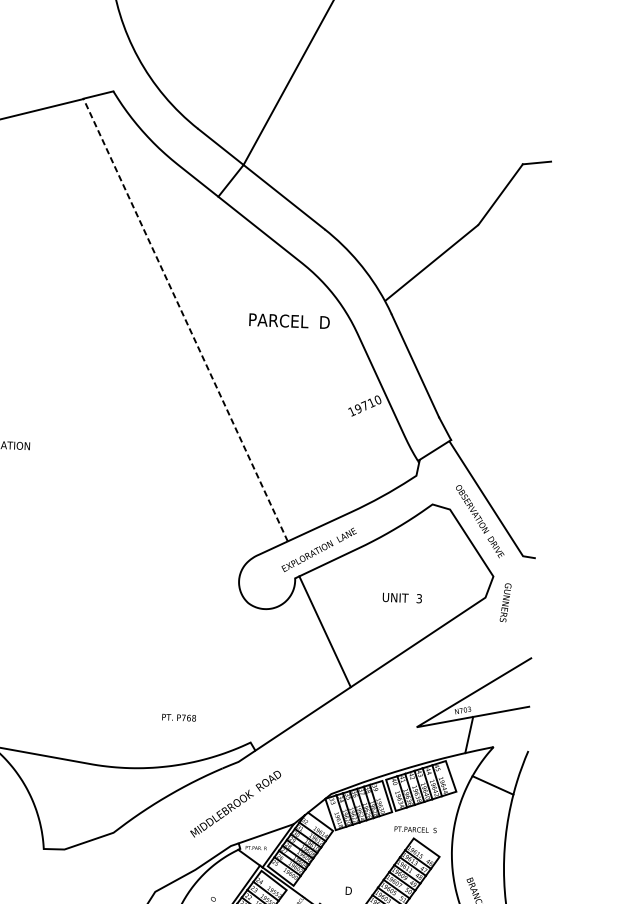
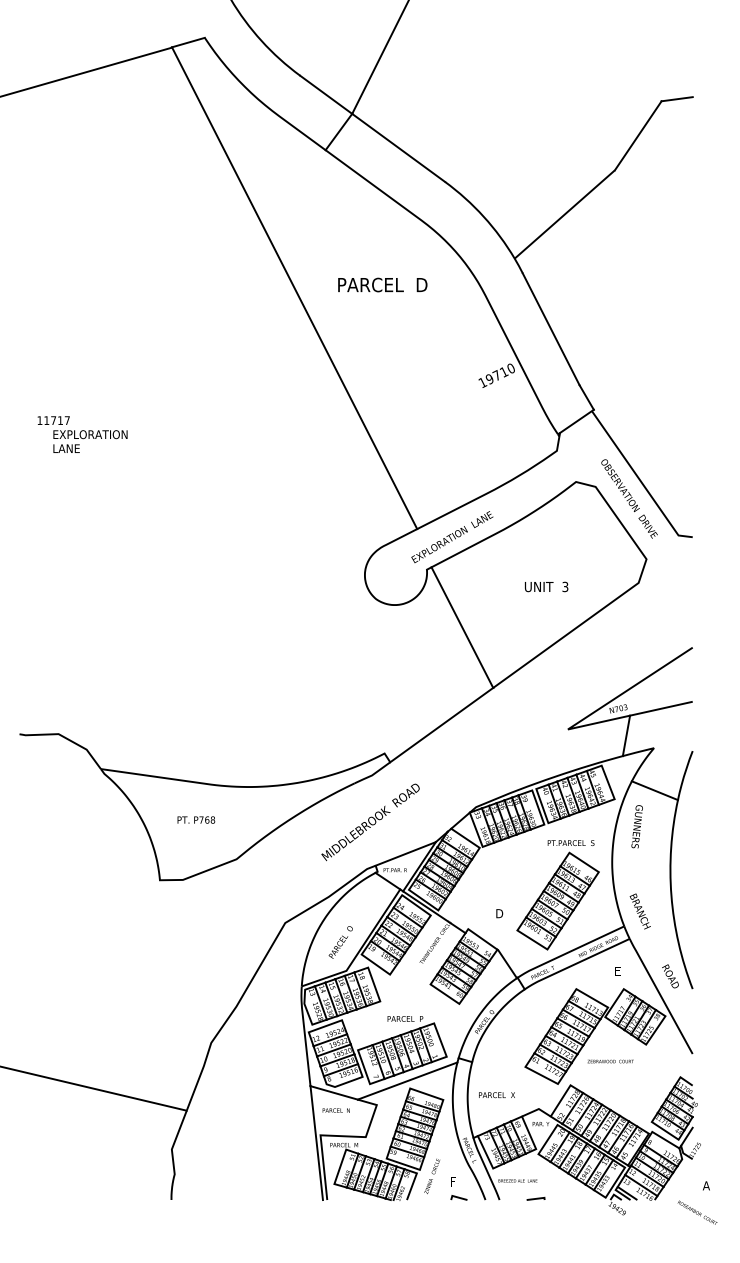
line: (185, 319) -> (294, 287), dashed -> solid
text: (289, 320) -> (382, 284), moved
text: (505, 602) -> (636, 826), moved
text: (179, 717) -> (196, 819), moved

